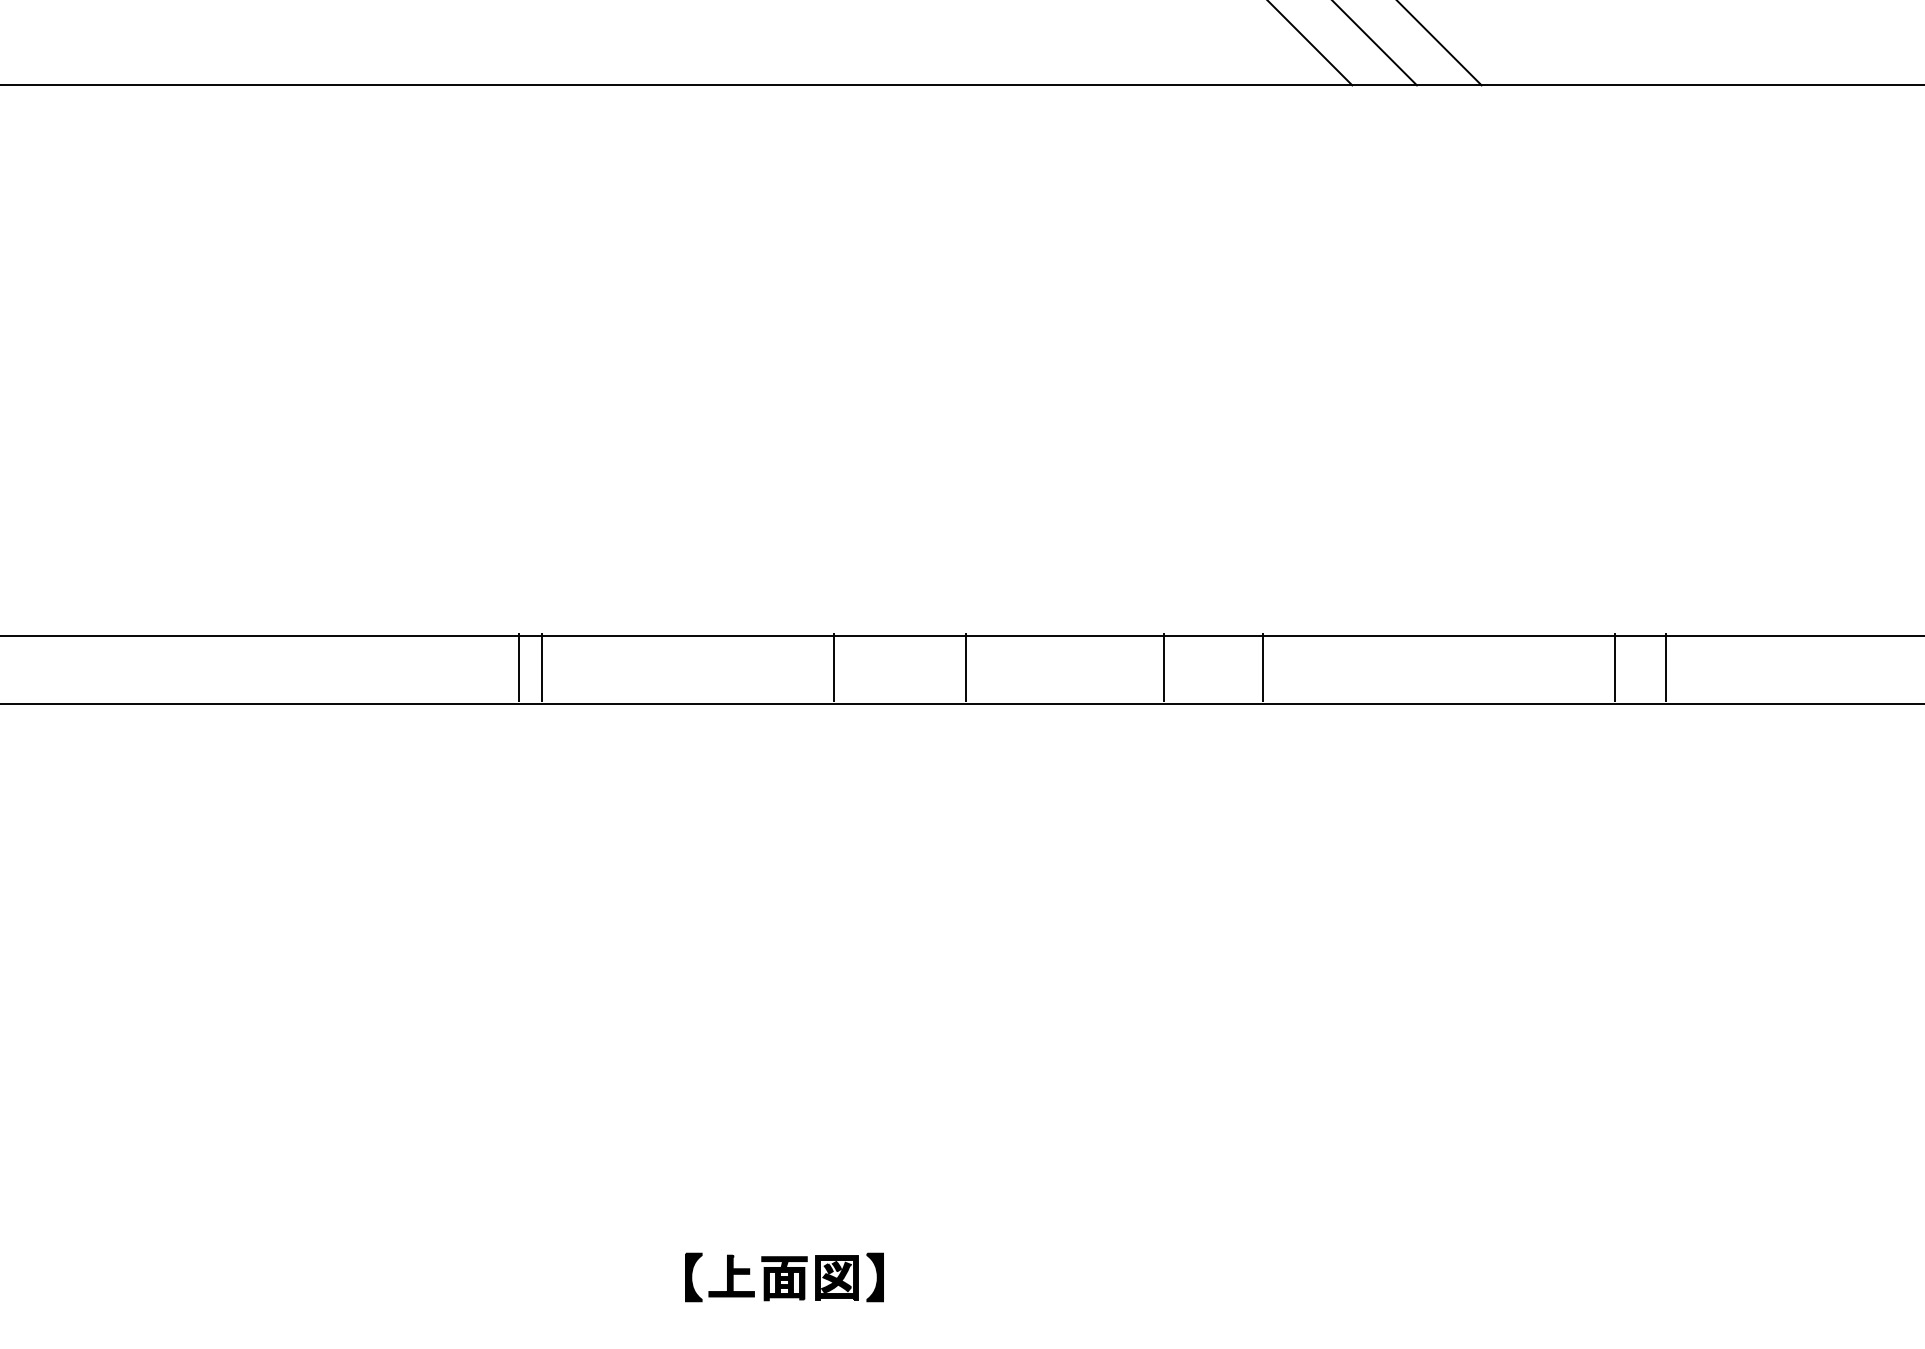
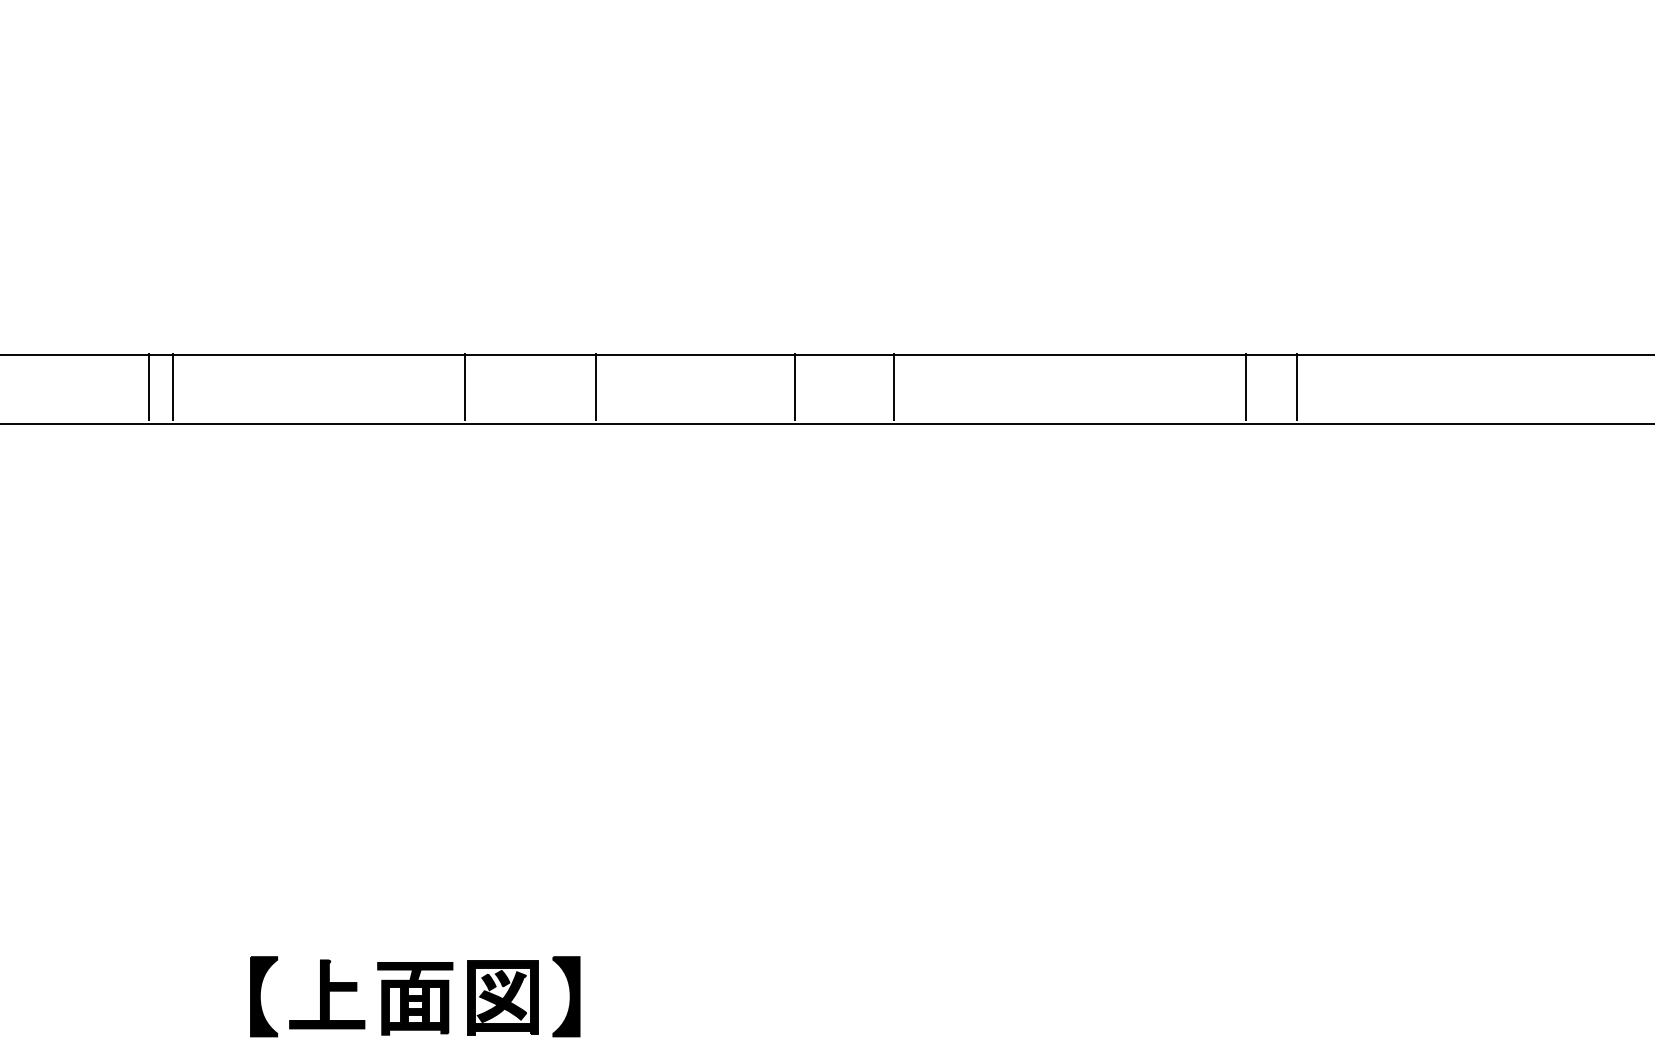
part: (784, 1277) -> (415, 996), size x1.67

